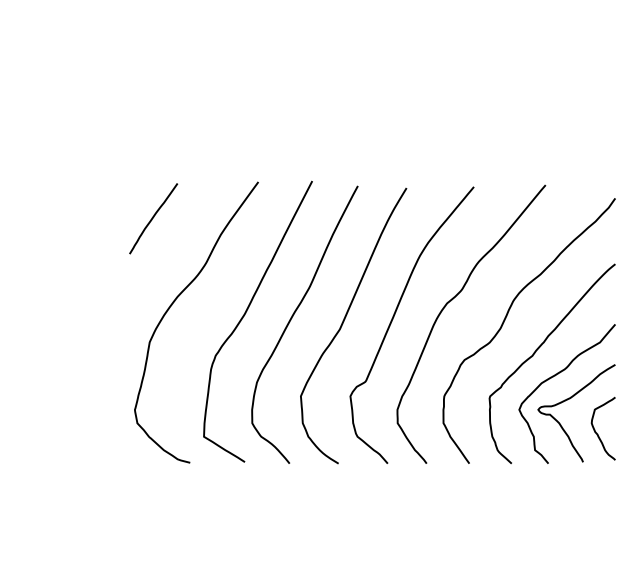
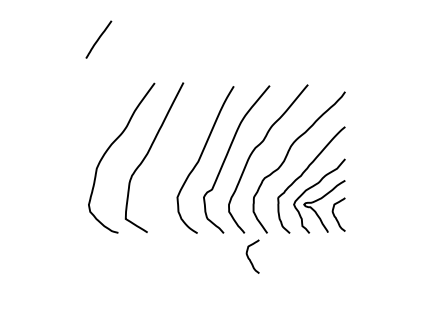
line: (152, 218) -> (98, 39), moved
curve: (295, 315) -> (174, 154), removed
curve: (435, 508) -> (249, 257), added

